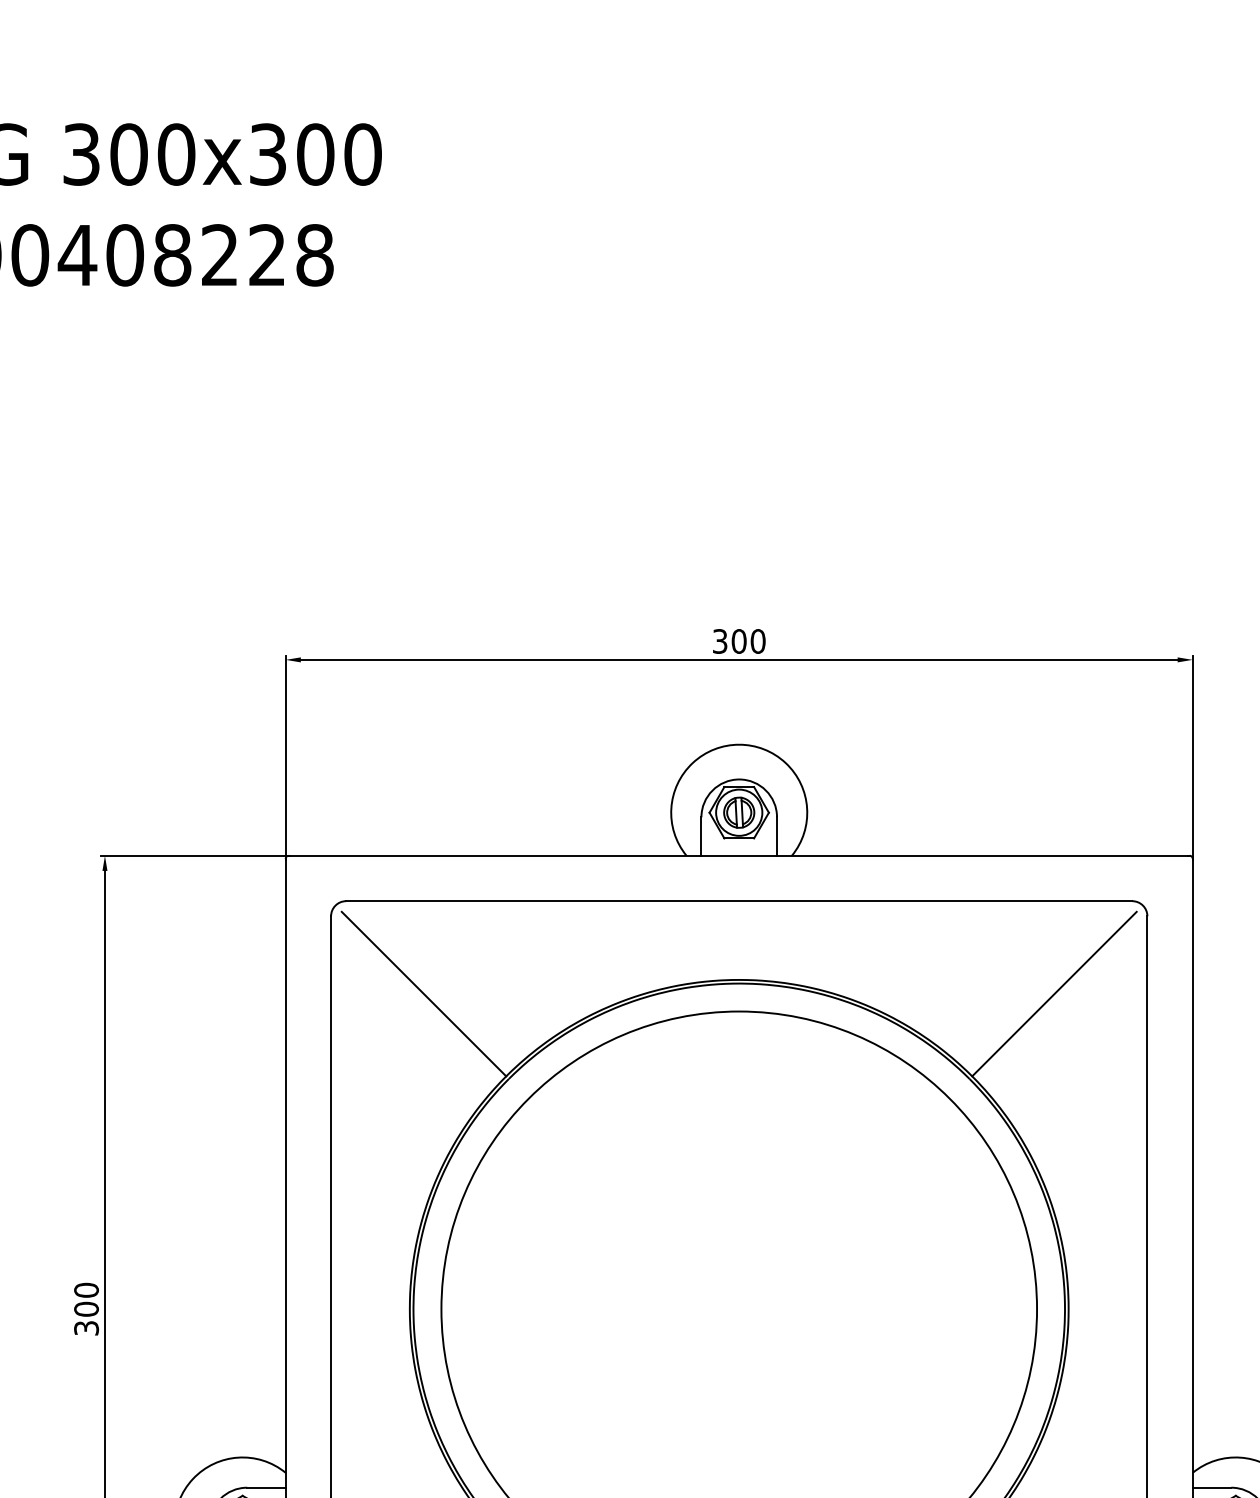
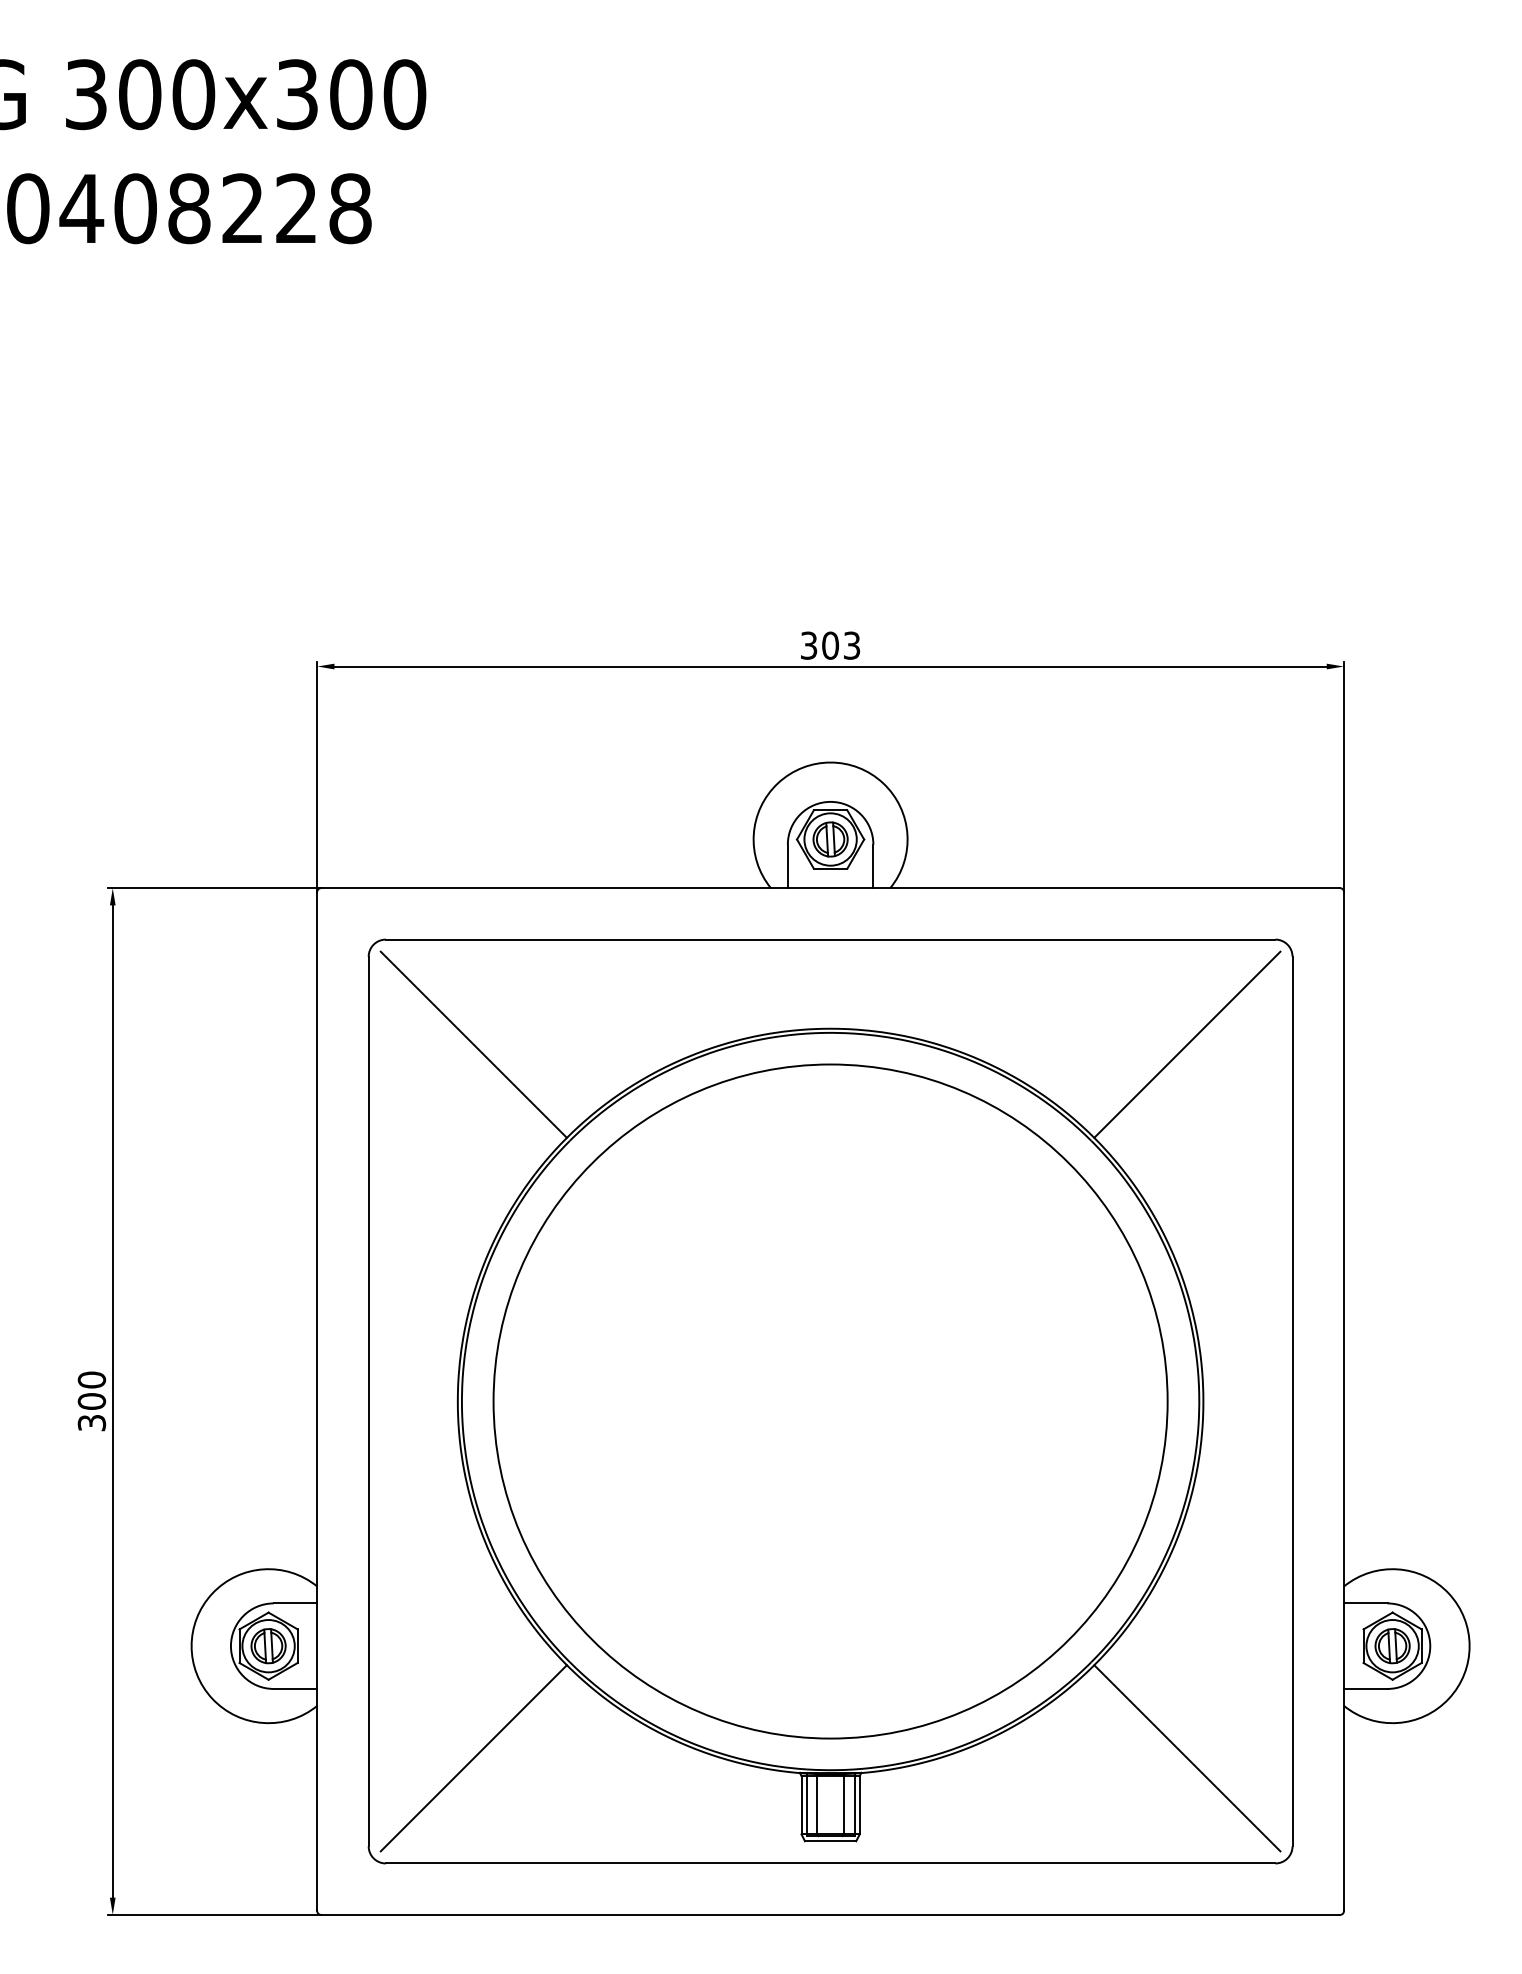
text: (757, 641) -> (851, 645), 300 -> 303

